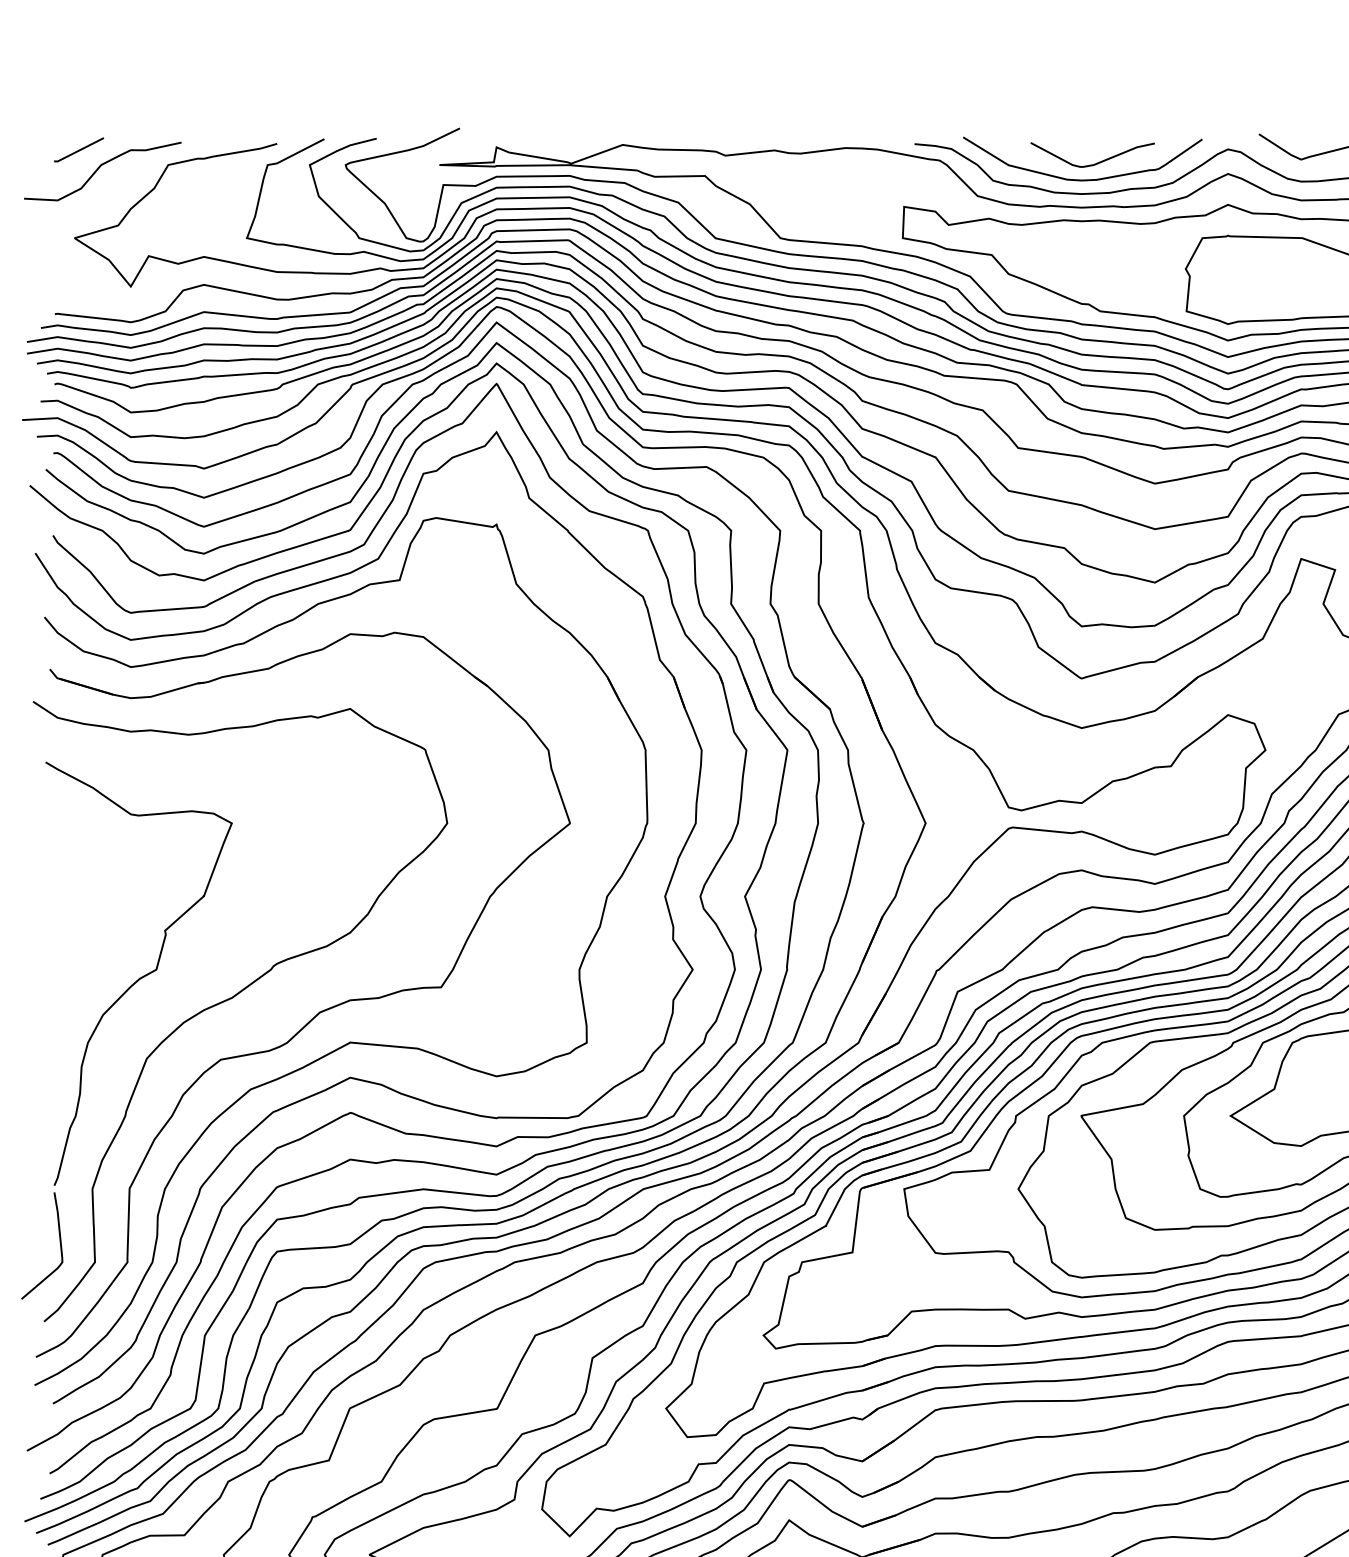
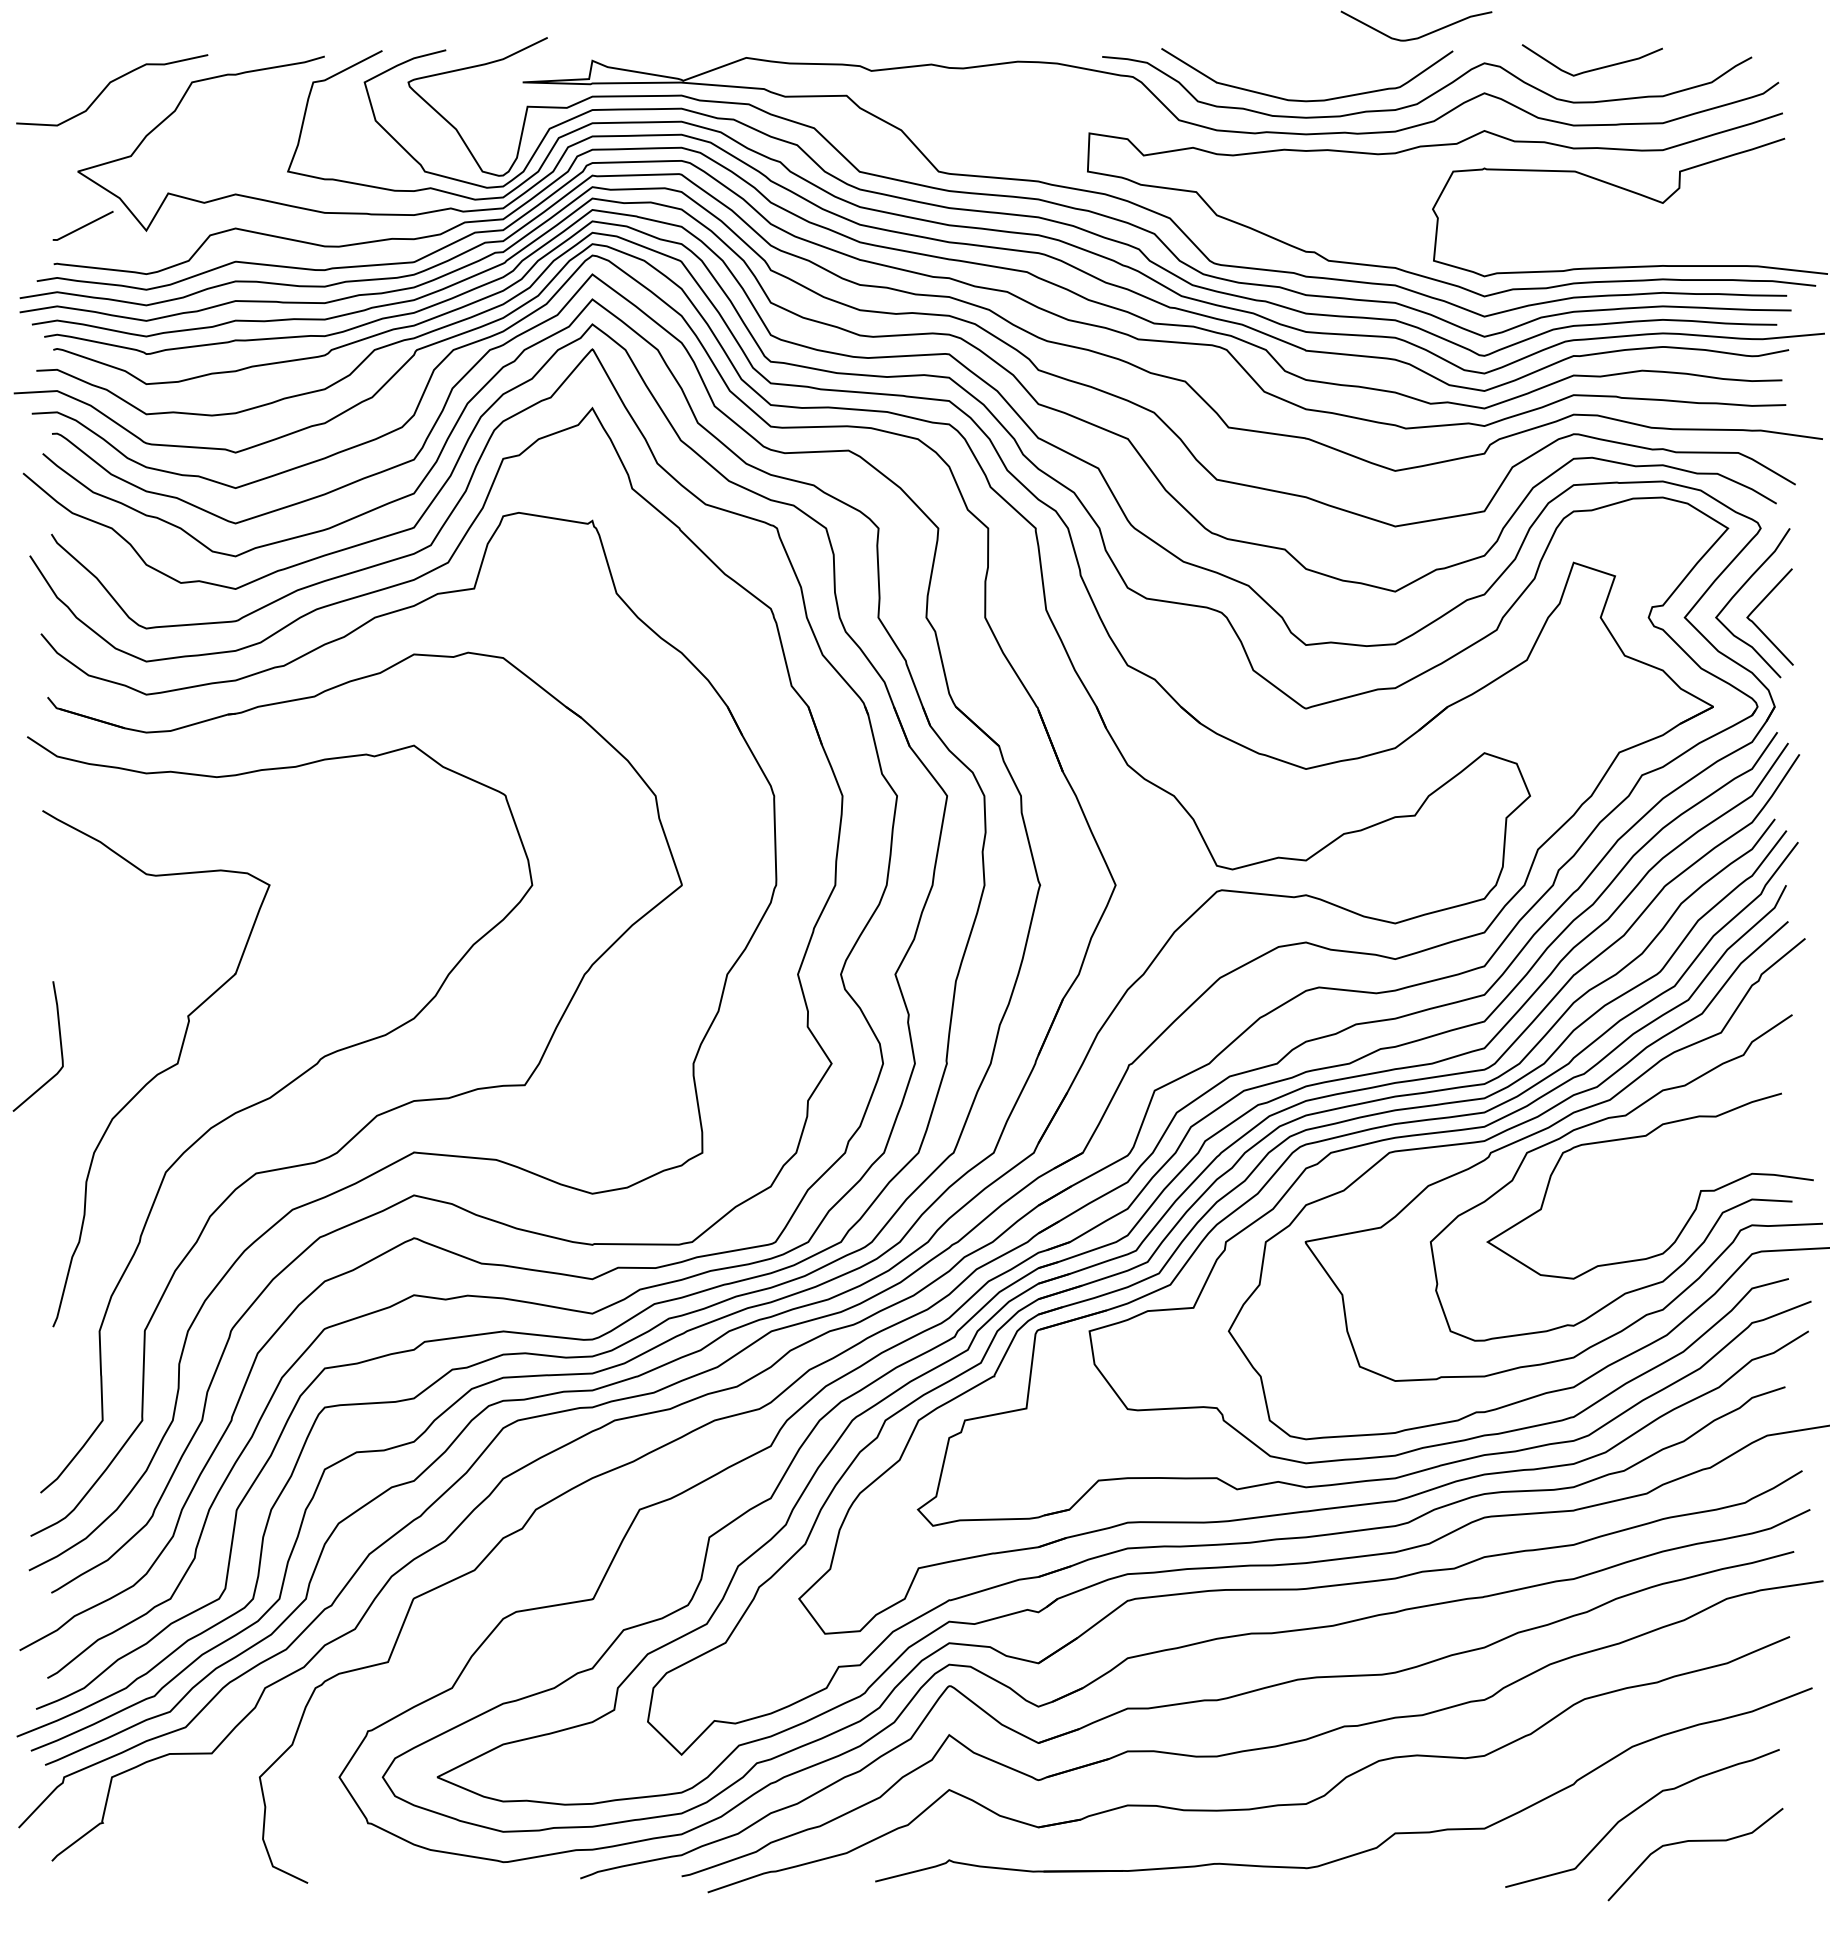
line: (79, 149) -> (83, 225), moved
curve: (1096, 162) -> (1421, 35), moved
curve: (59, 1241) -> (59, 1041), moved

